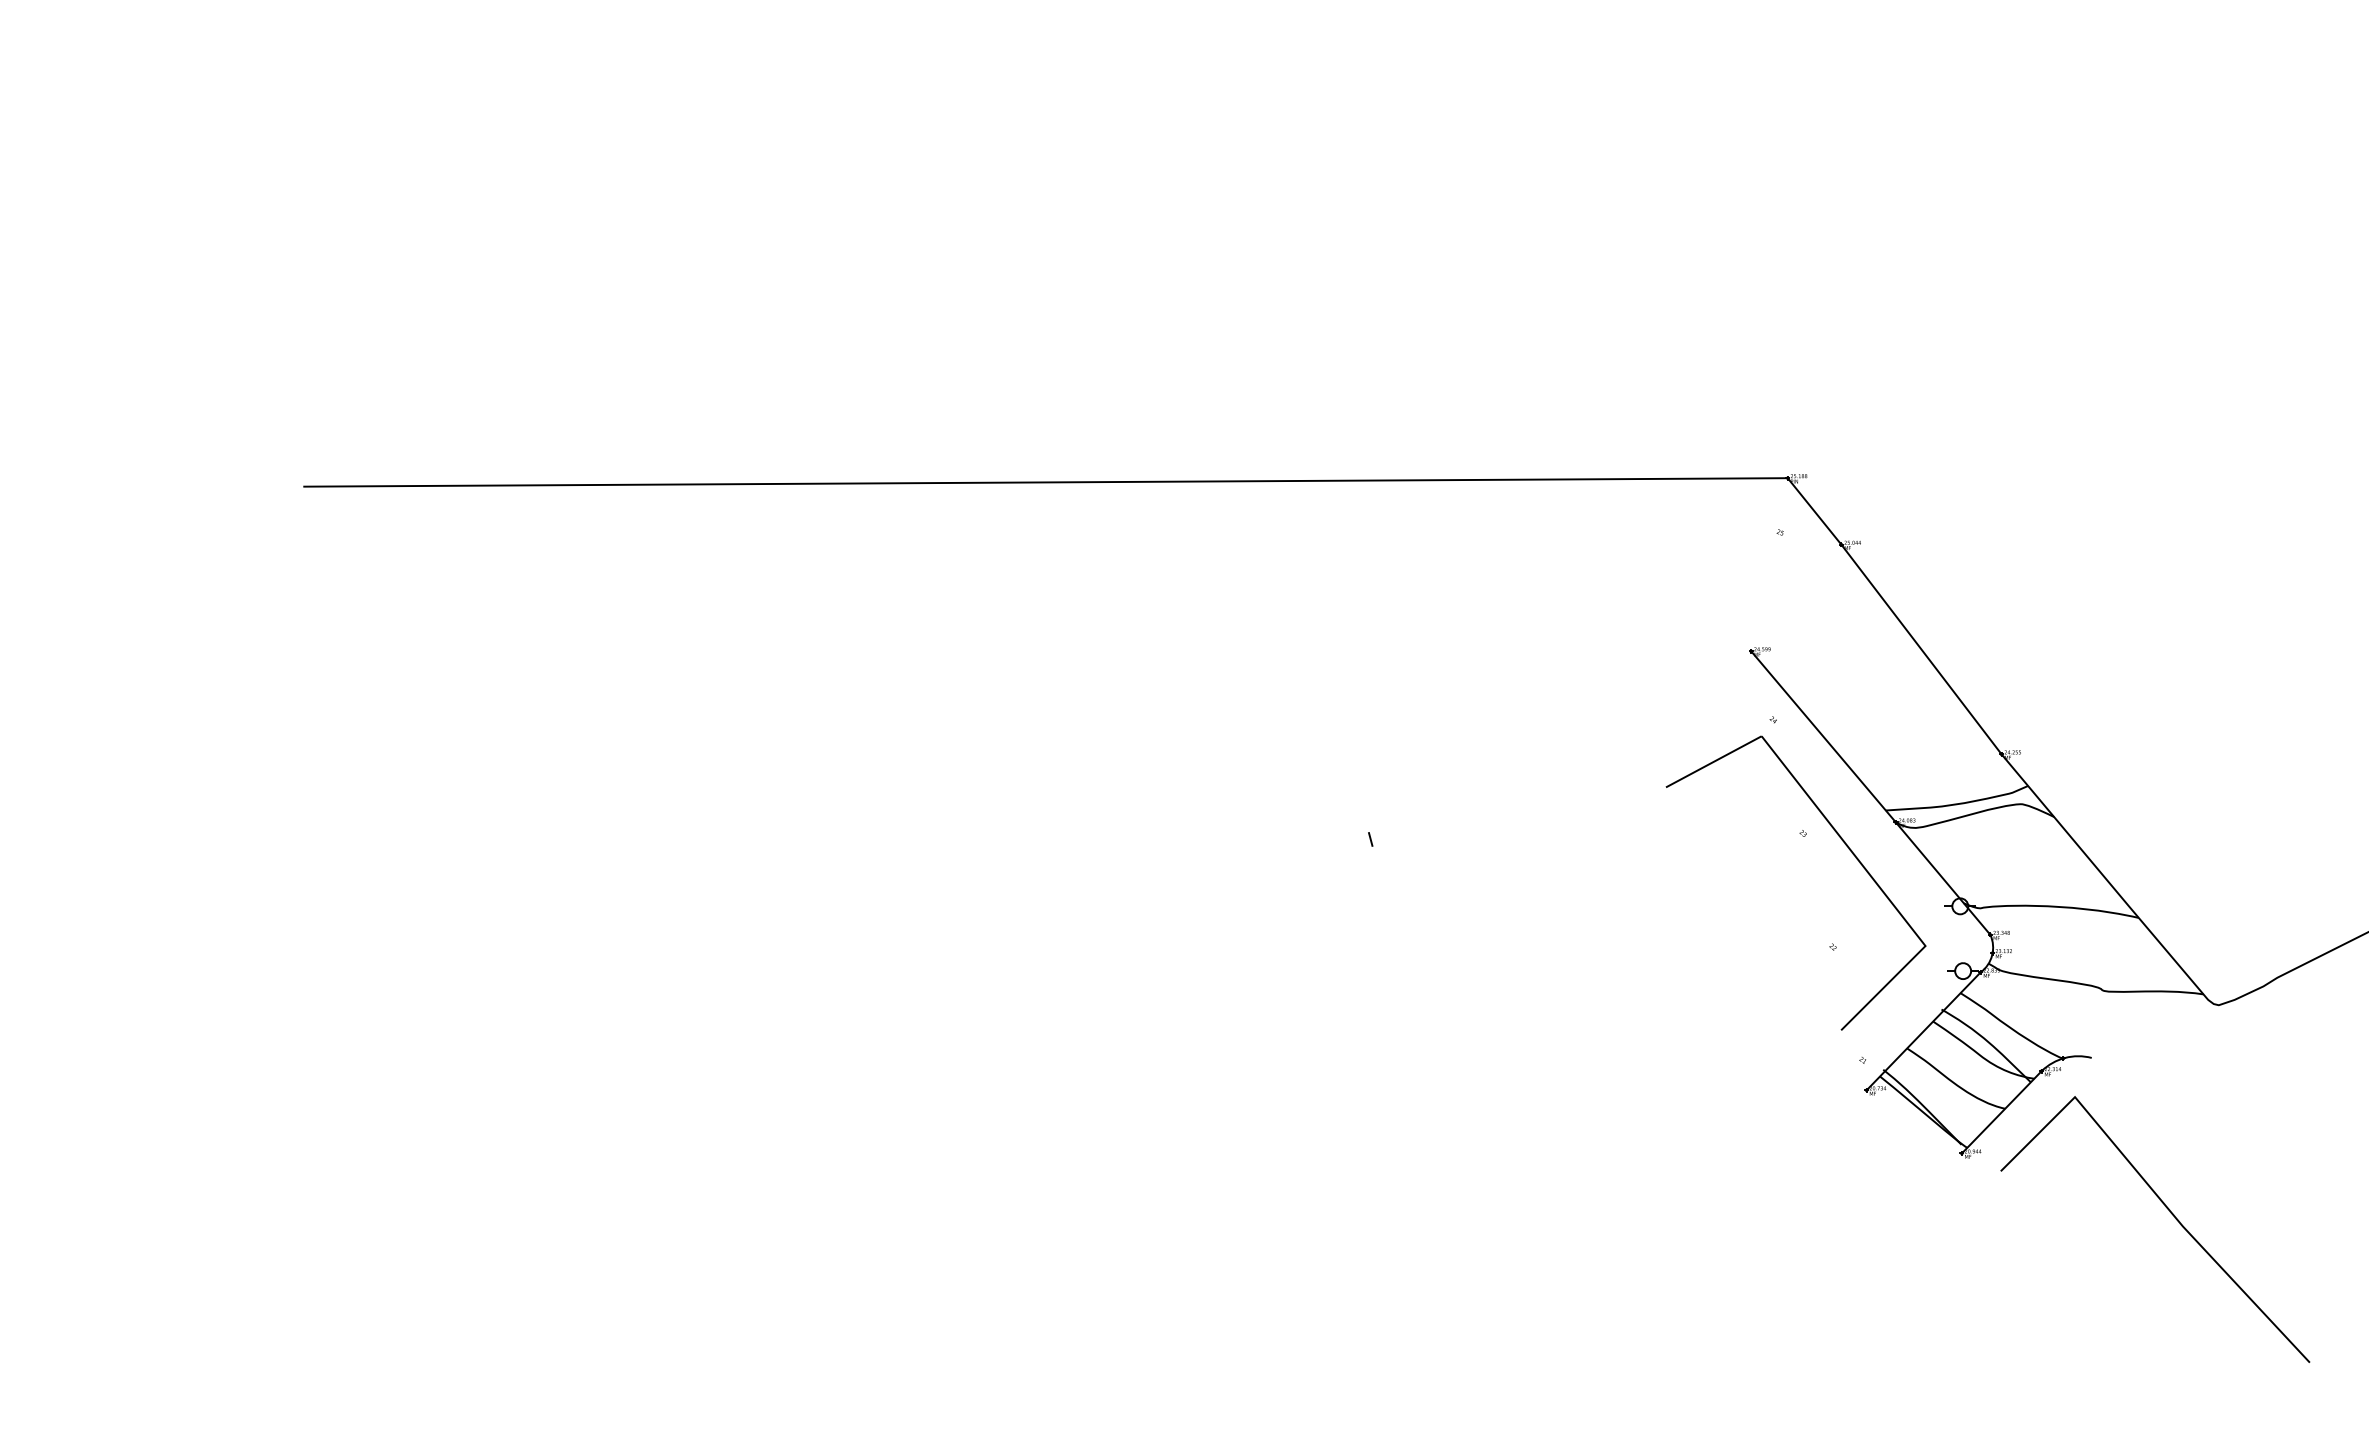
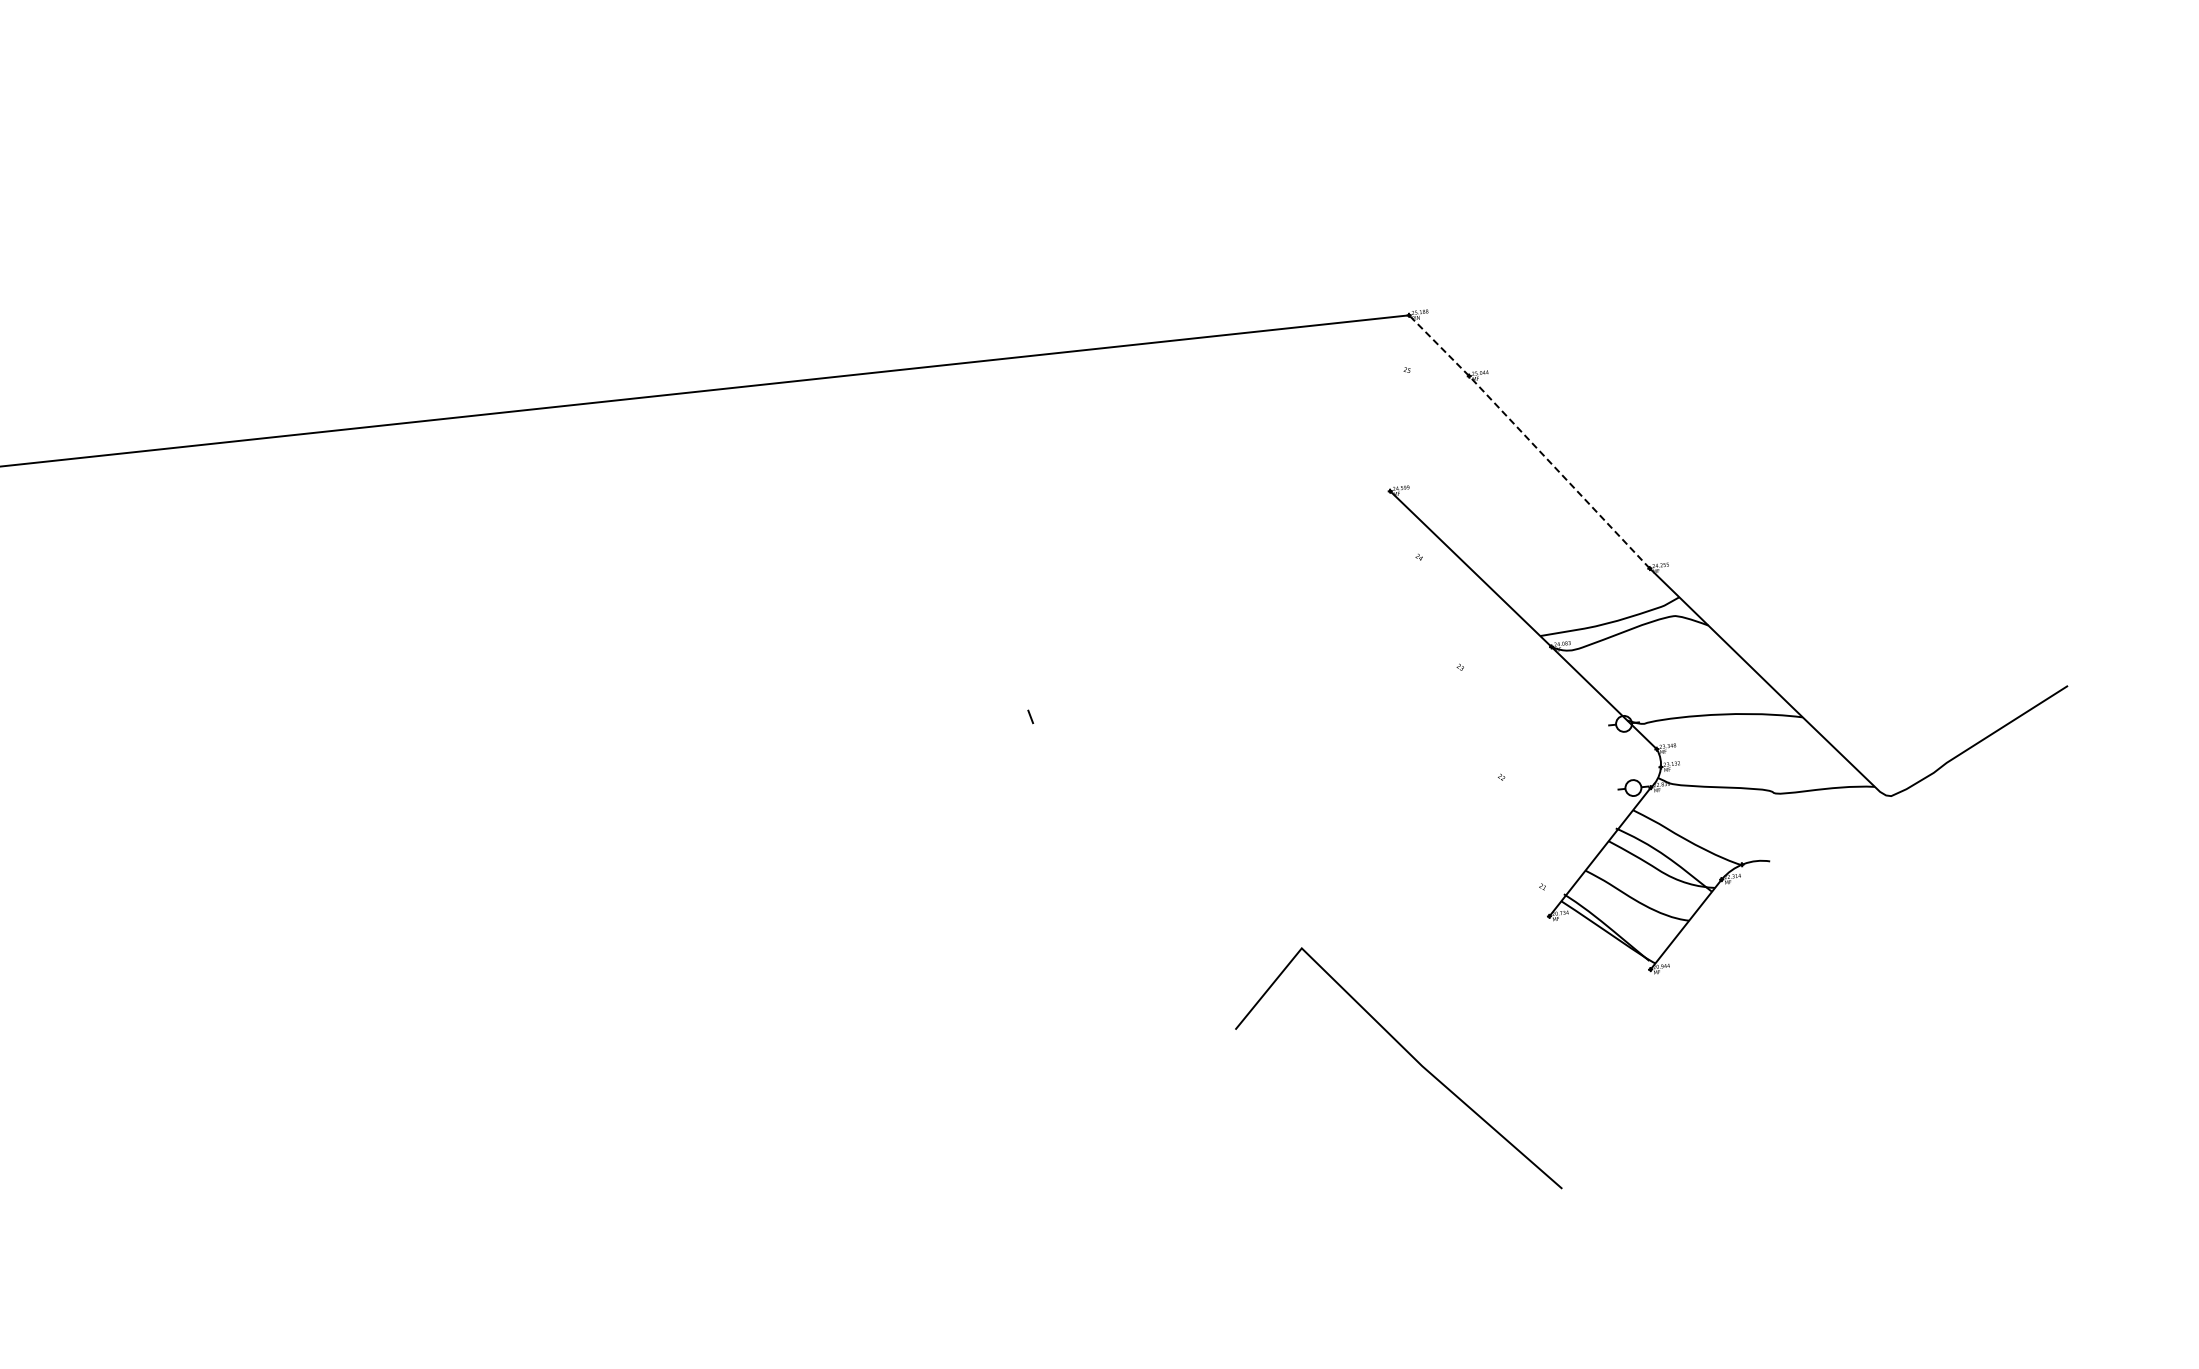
line: (1894, 614) -> (1529, 440), solid -> dashed
part: (1845, 845) -> (1503, 674), removed
line: (2170, 1213) -> (1408, 1054), moved

